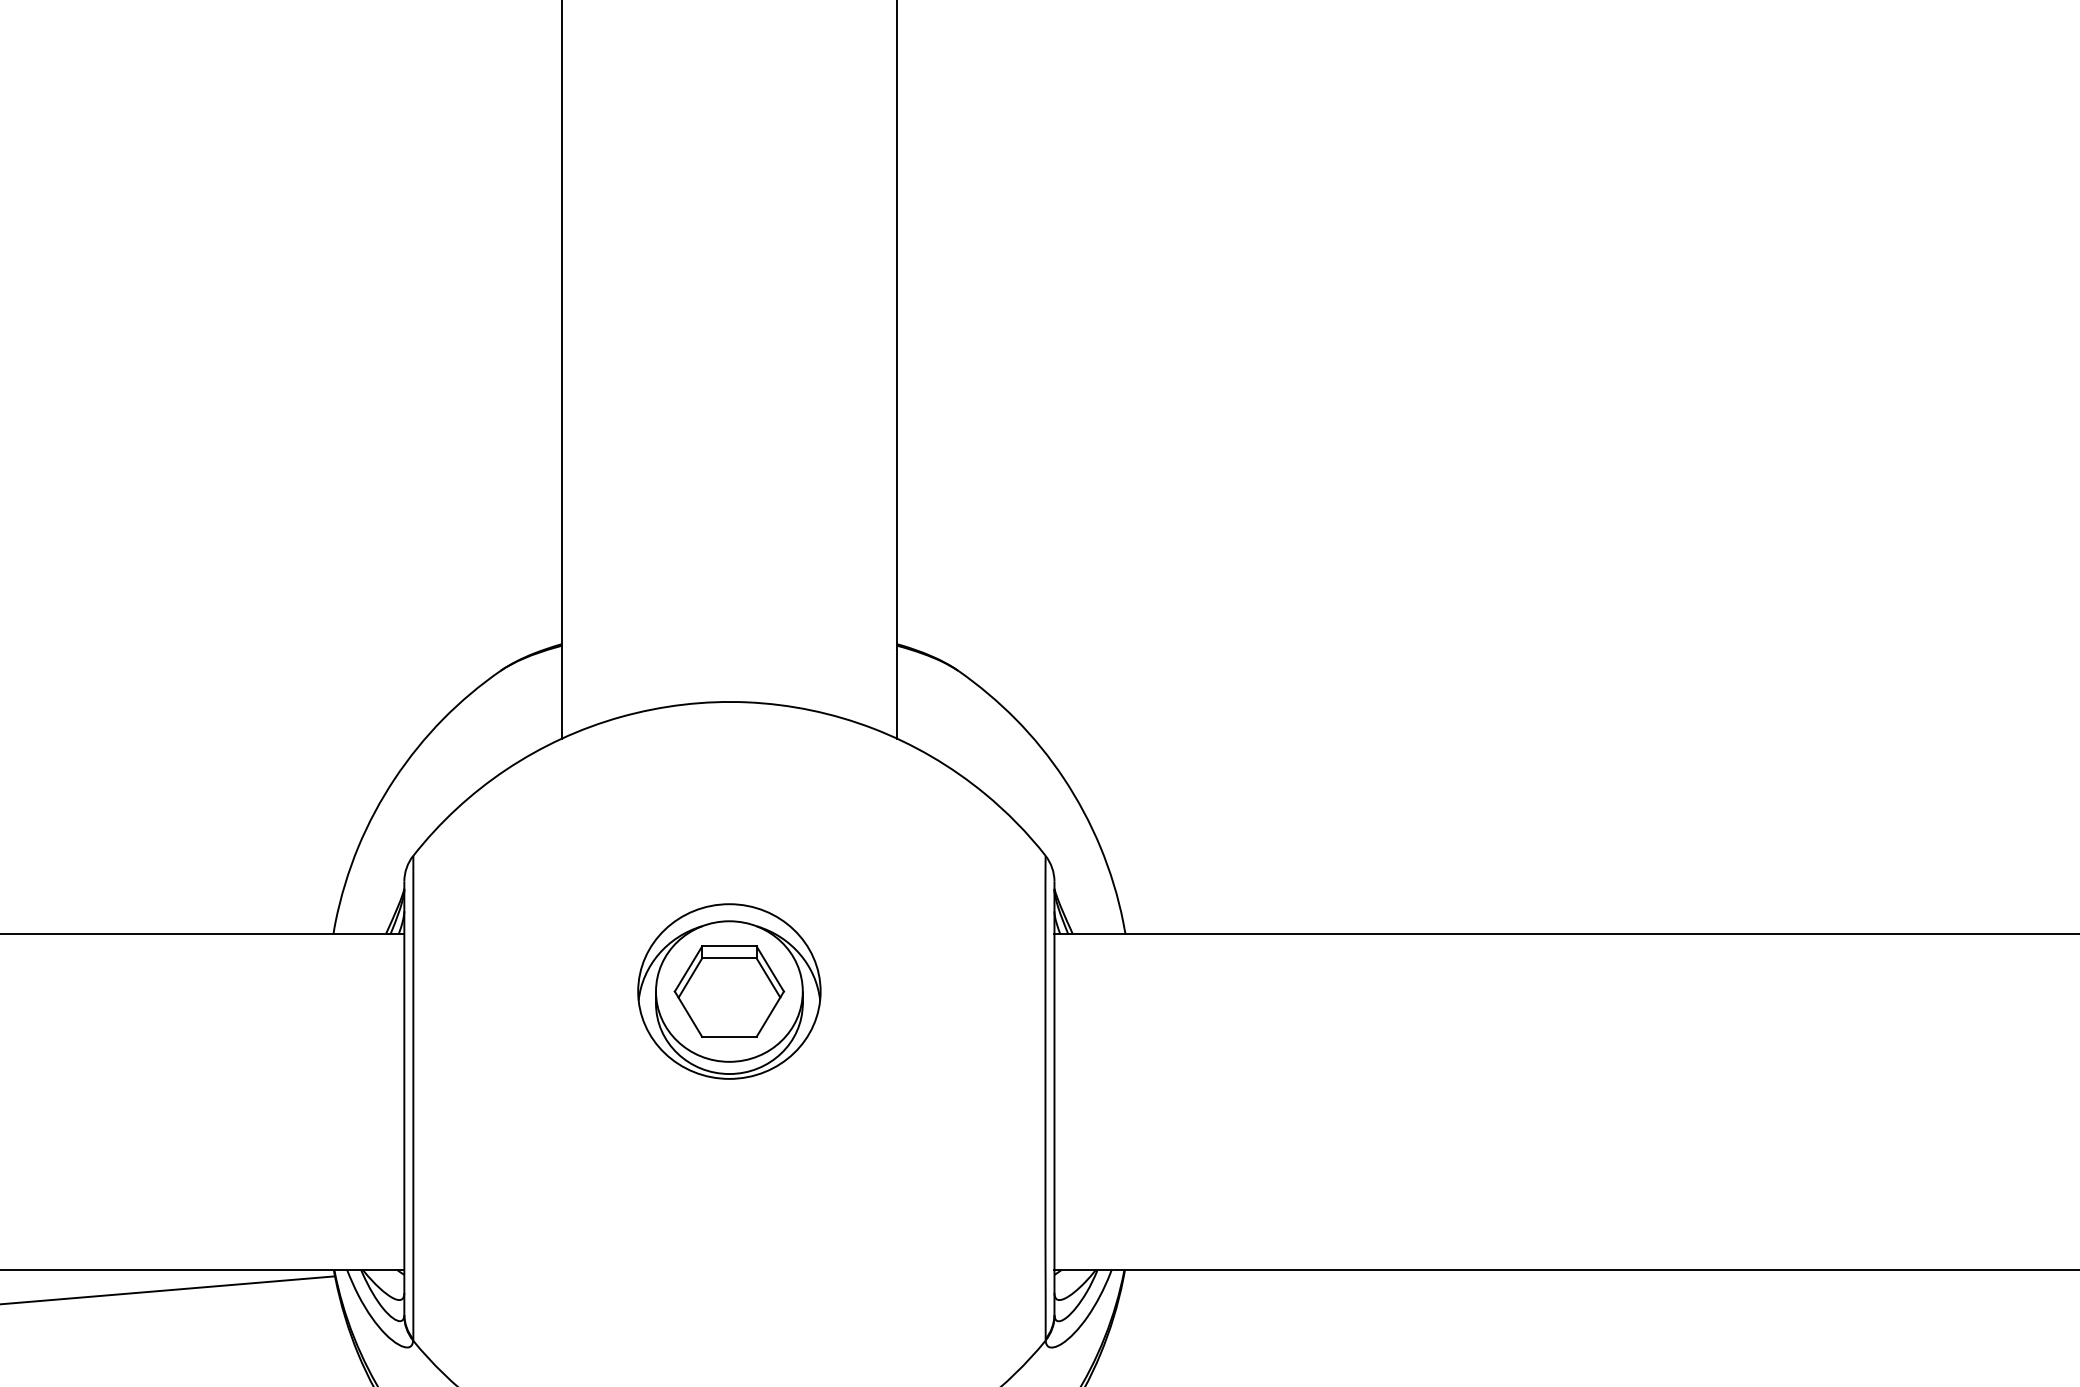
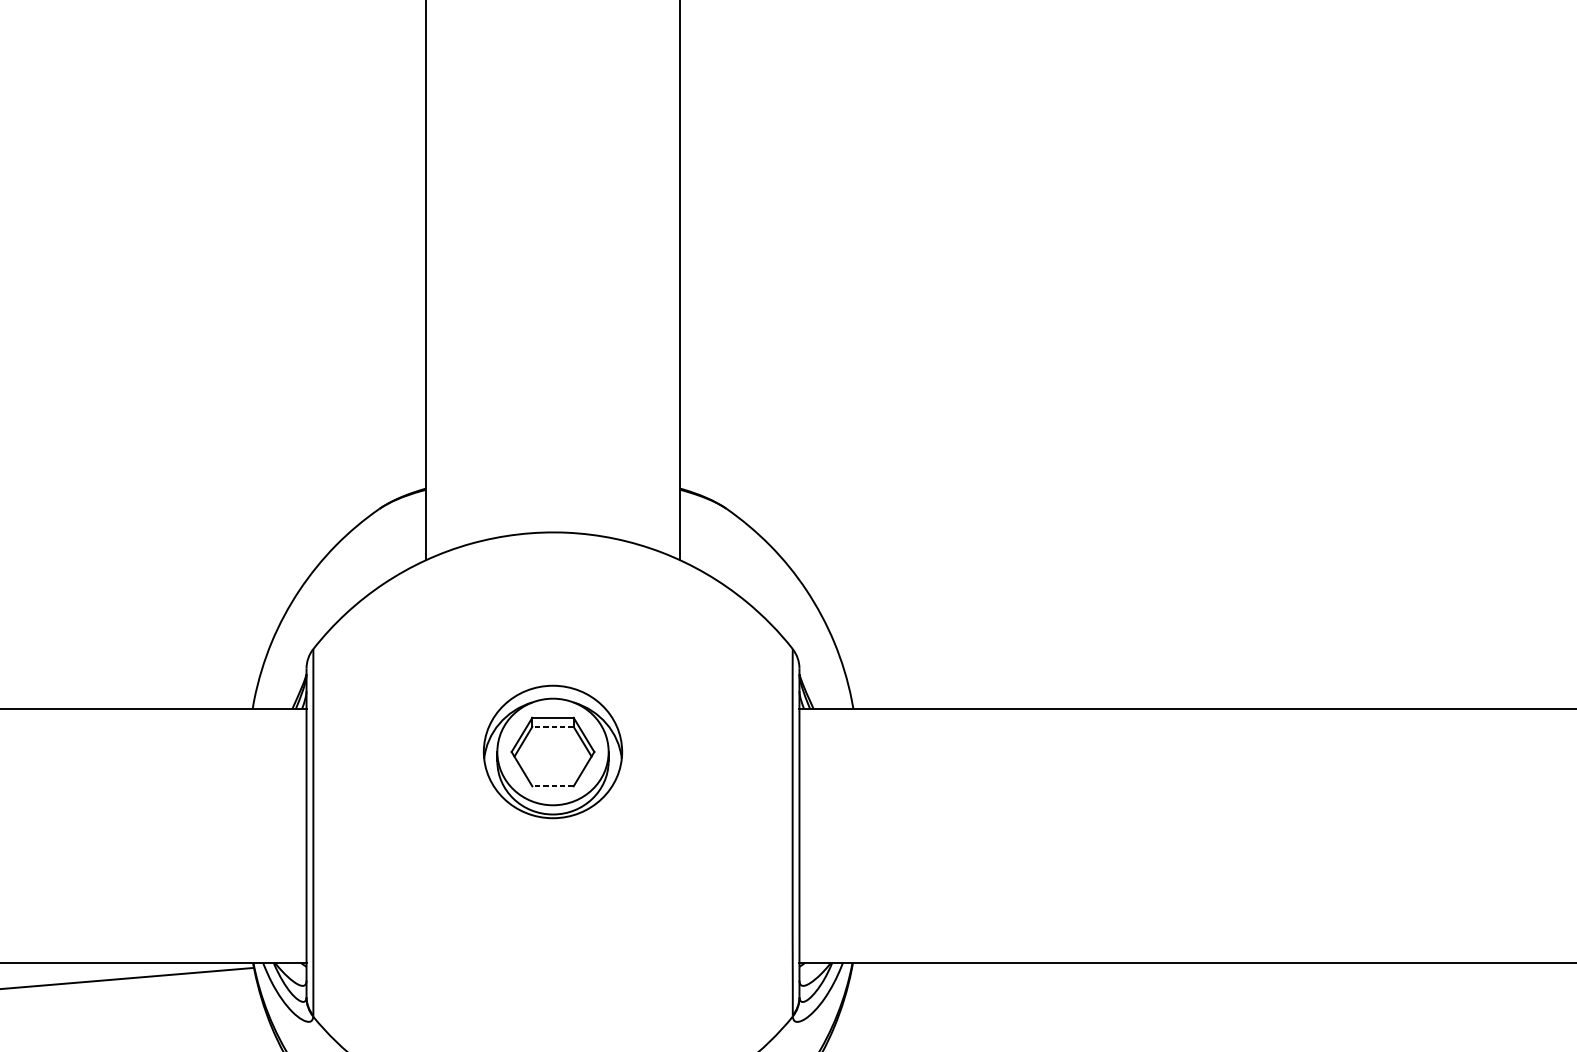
line: (728, 958) -> (552, 726), solid -> dashed
line: (728, 1036) -> (552, 786), solid -> dashed

